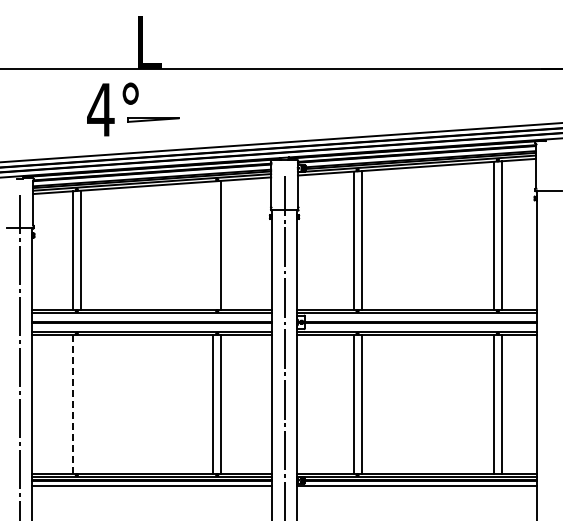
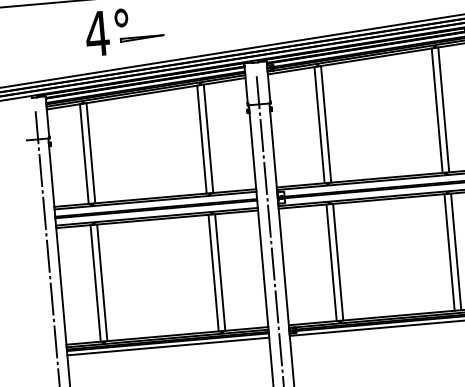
line: (213, 245) -> (202, 139), added
line: (80, 404) -> (101, 282), added
line: (72, 405) -> (95, 284), dashed -> solid

